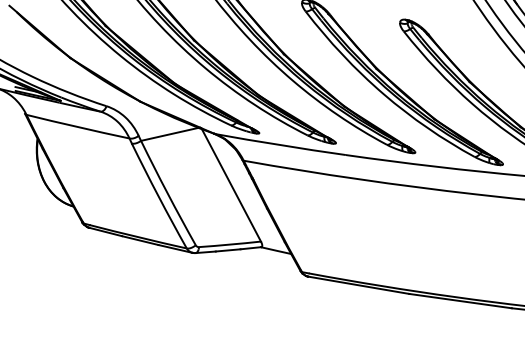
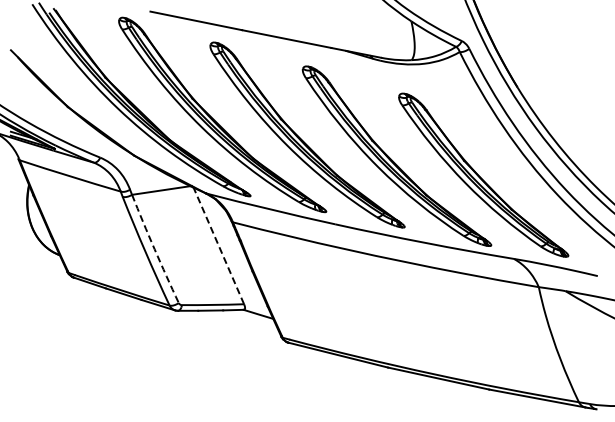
line: (231, 184) -> (218, 245), solid -> dashed
arc: (167, 193) -> (154, 249), solid -> dashed

